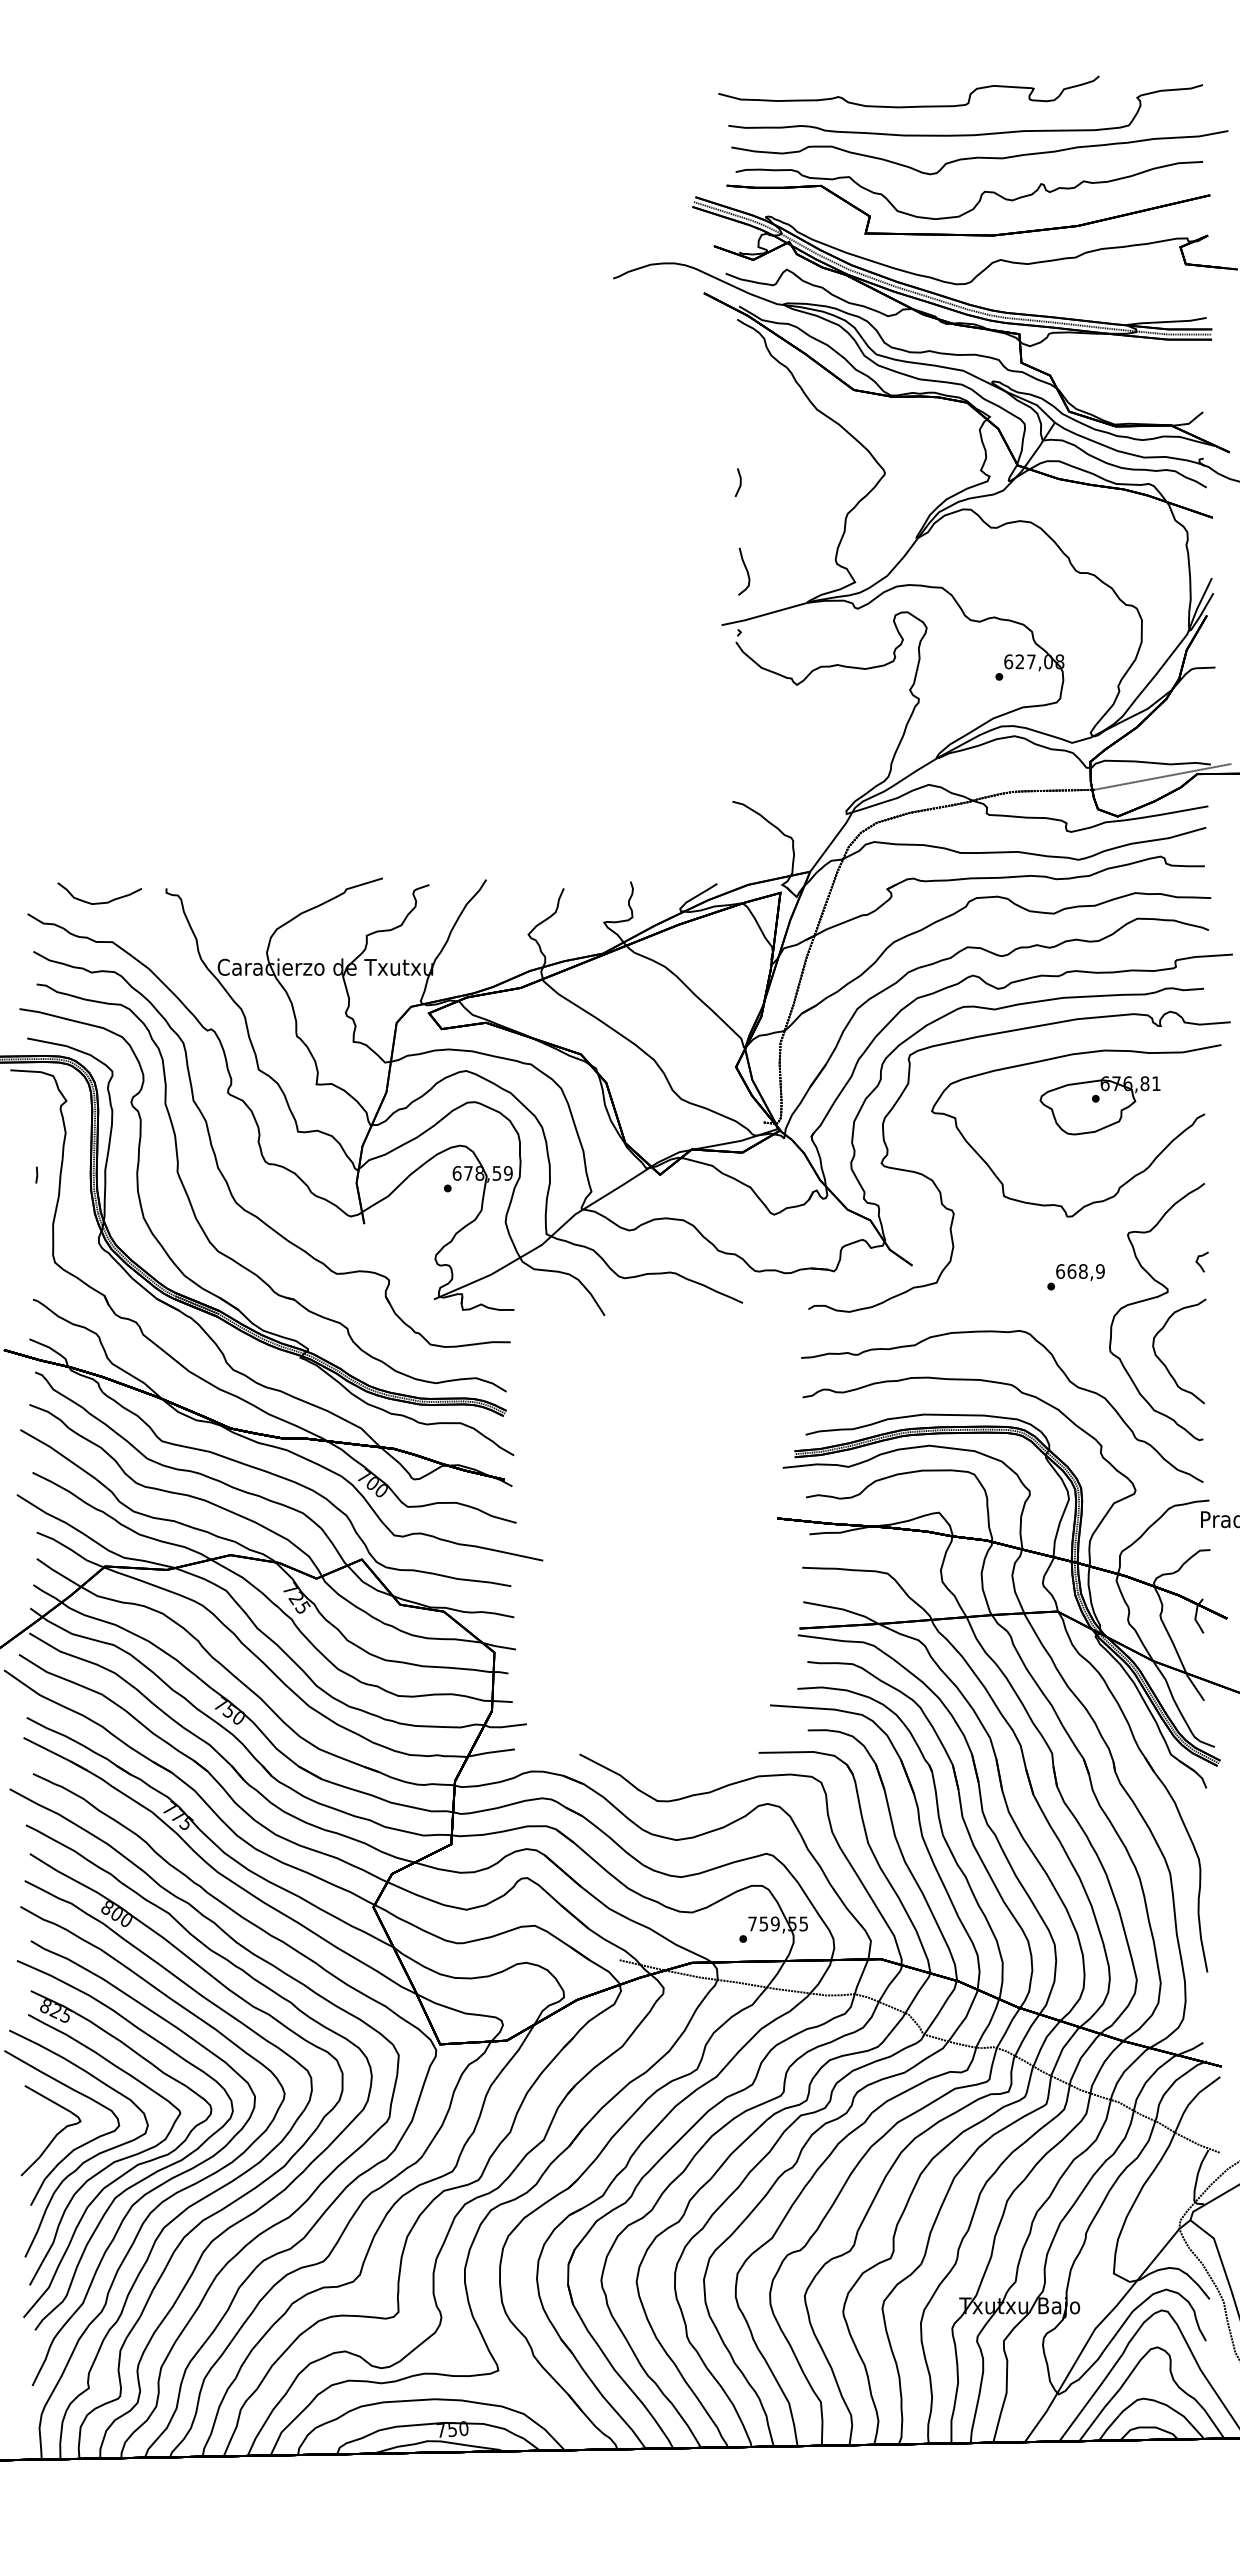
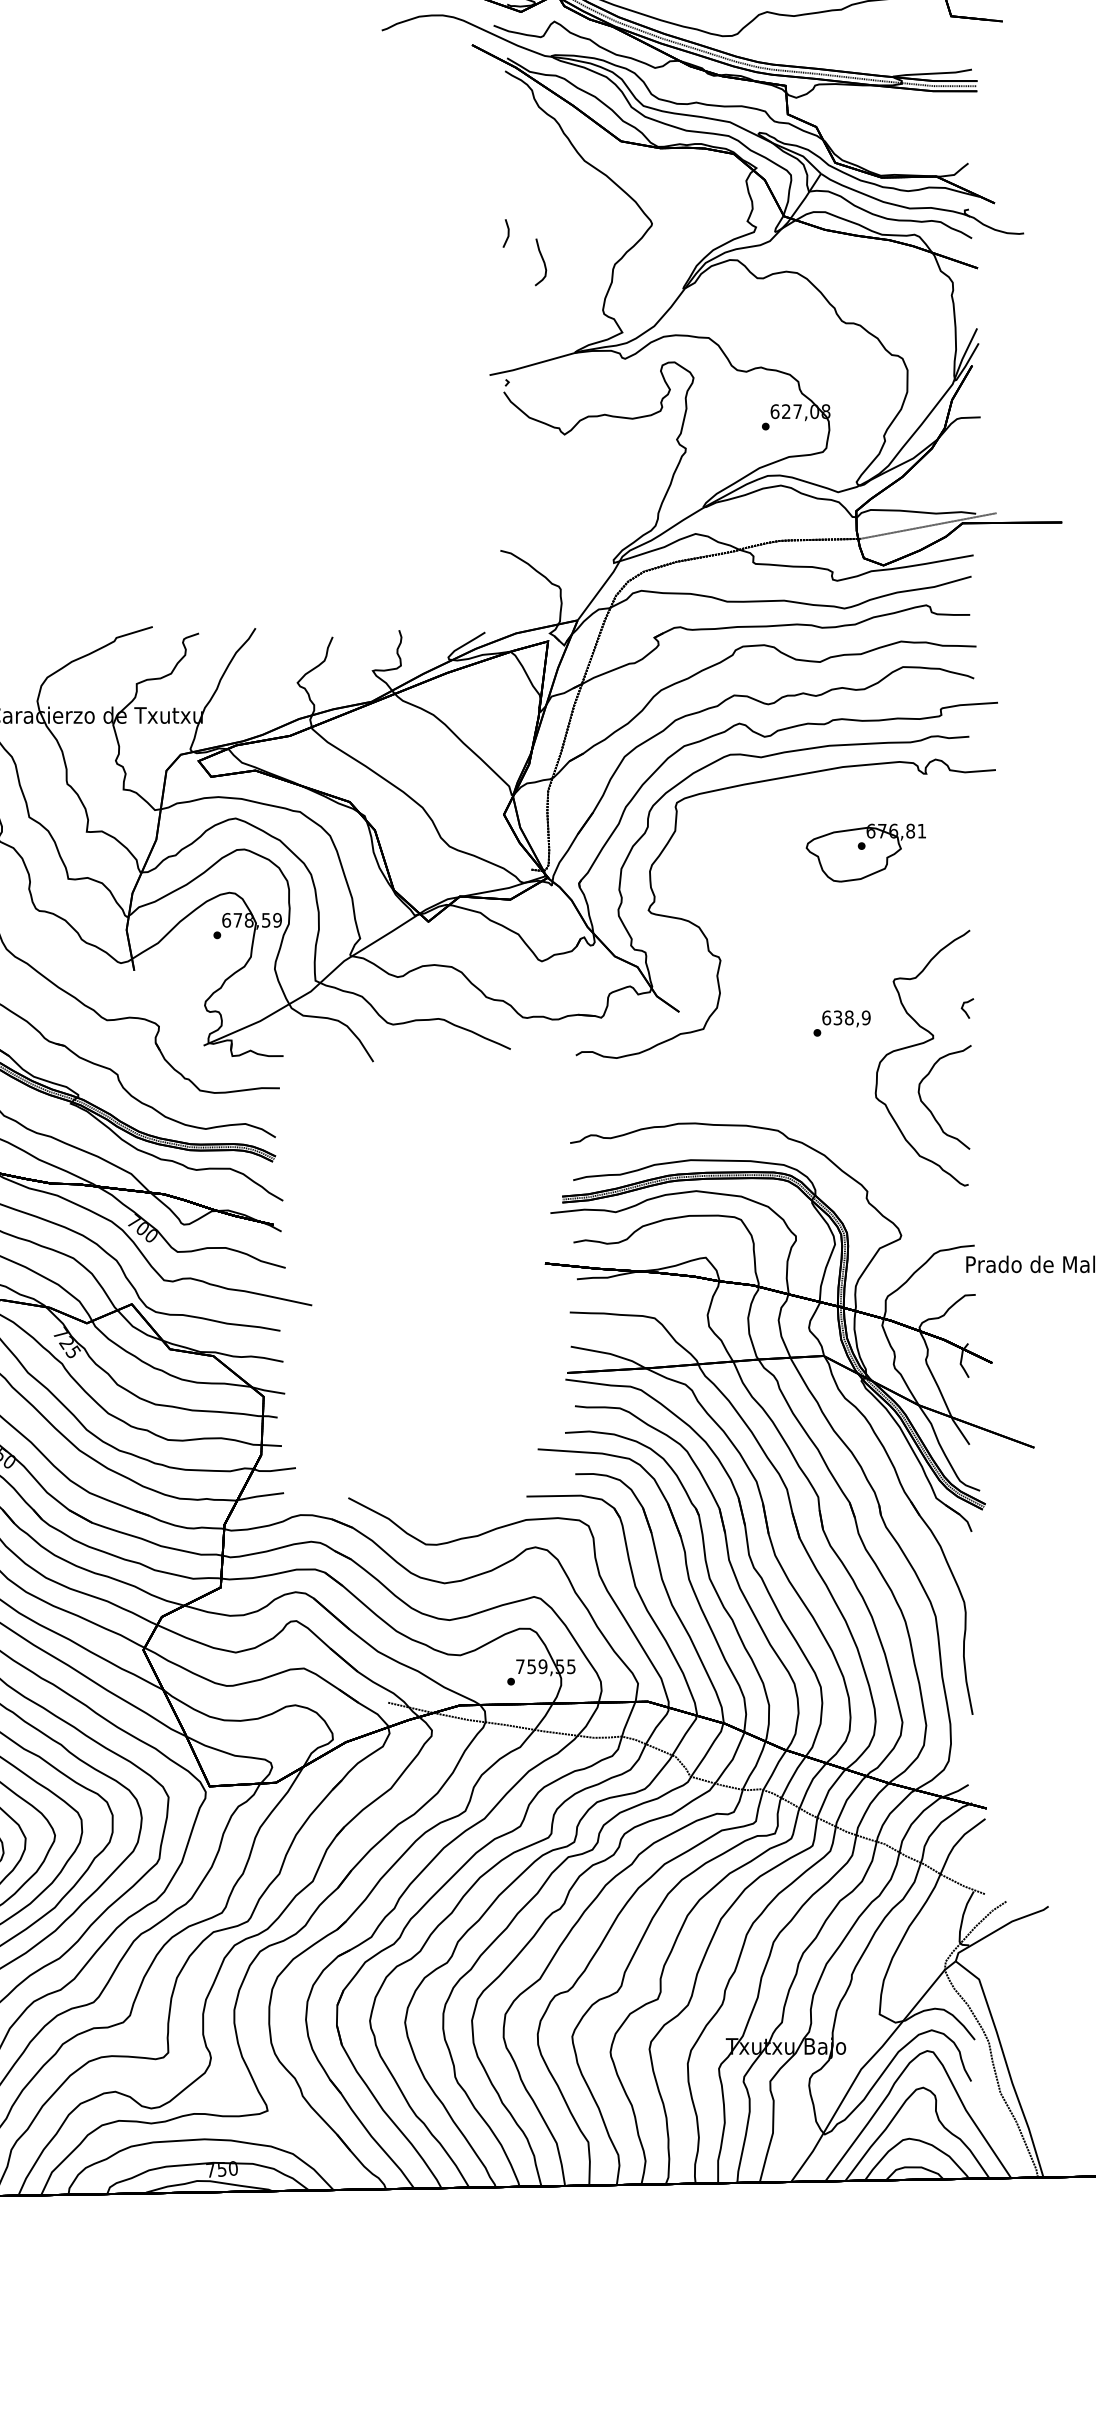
curve: (746, 571) -> (543, 262), moved
part: (1119, 1186) -> (885, 933), removed
text: (1071, 1271) -> (837, 1017), 668,9 -> 638,9
curve: (1056, 1365) -> (822, 1111), removed

